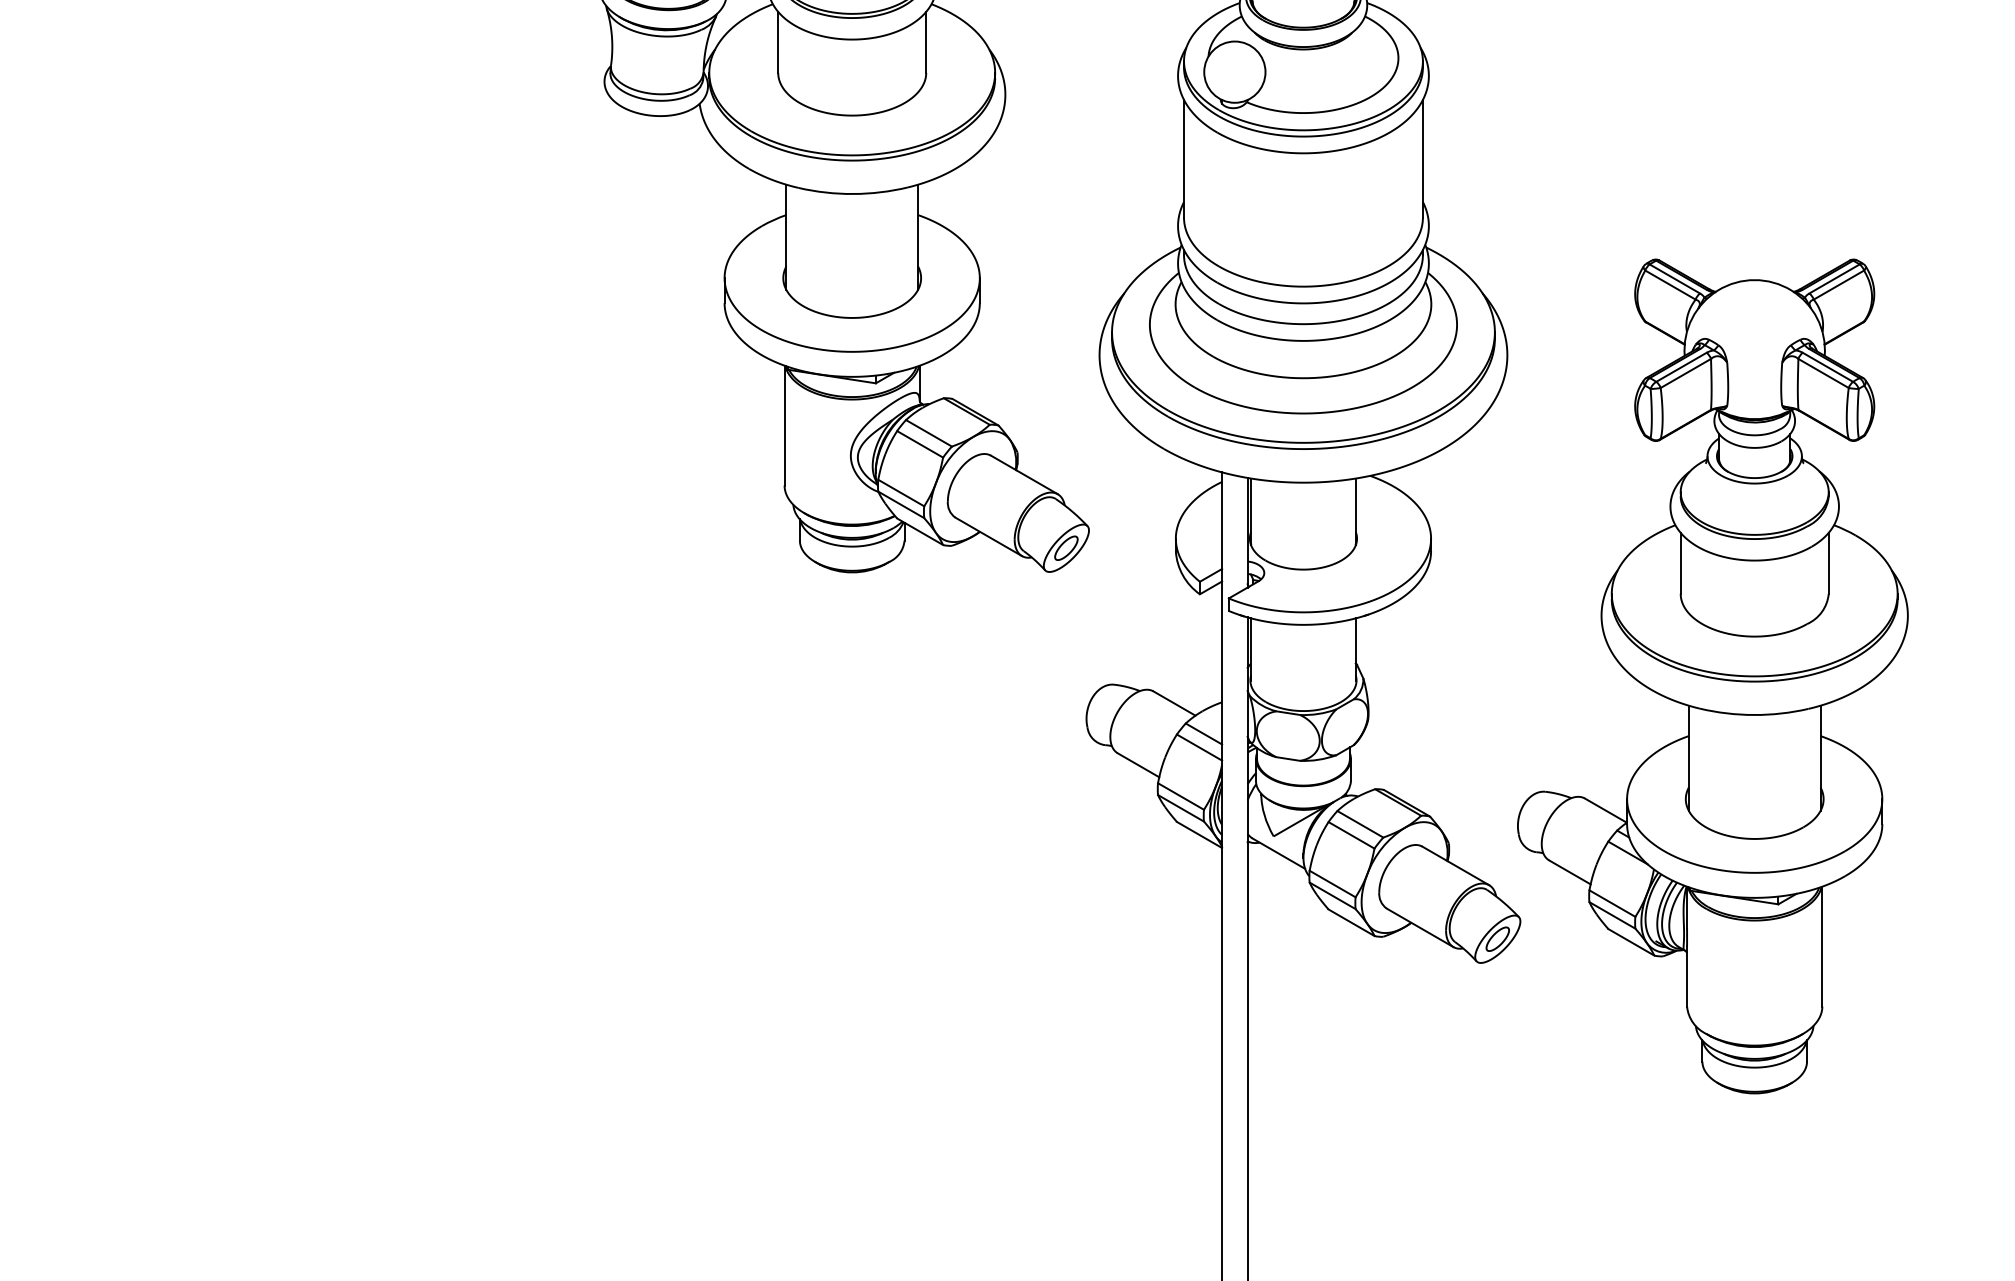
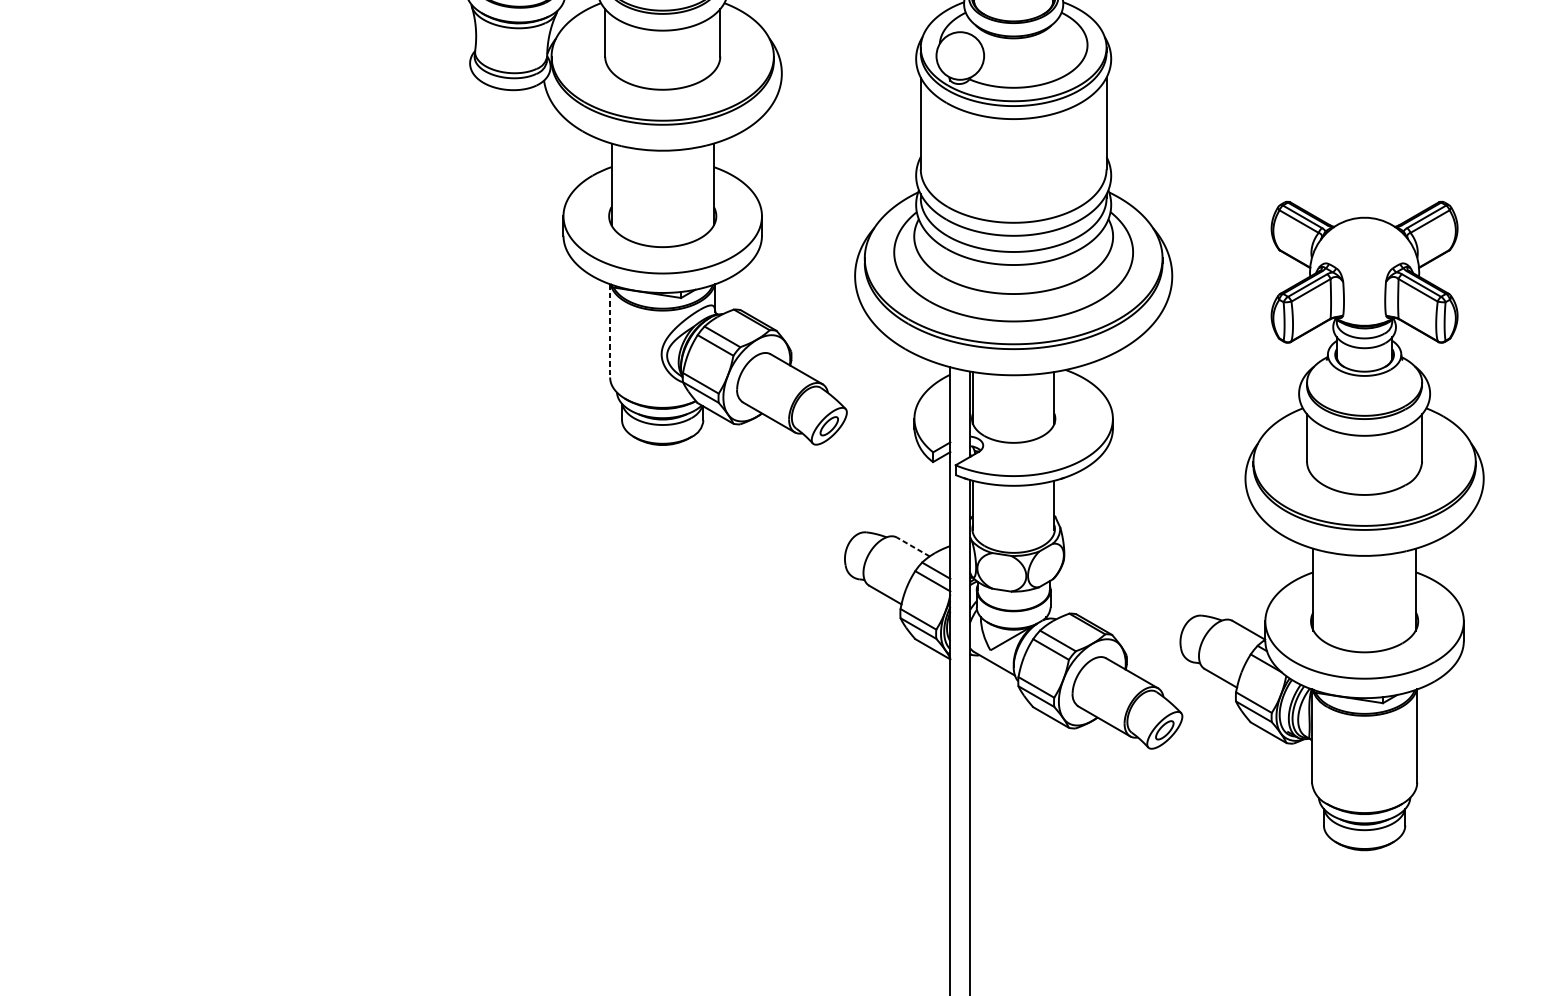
line: (784, 425) -> (610, 330), solid -> dashed
line: (1174, 703) -> (913, 546), solid -> dashed

